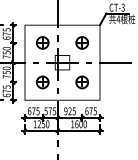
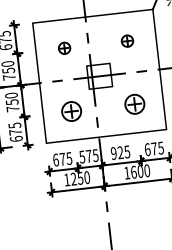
part: (42, 42) -> (63, 47), size x0.6
part: (81, 42) -> (126, 40), size x0.6

